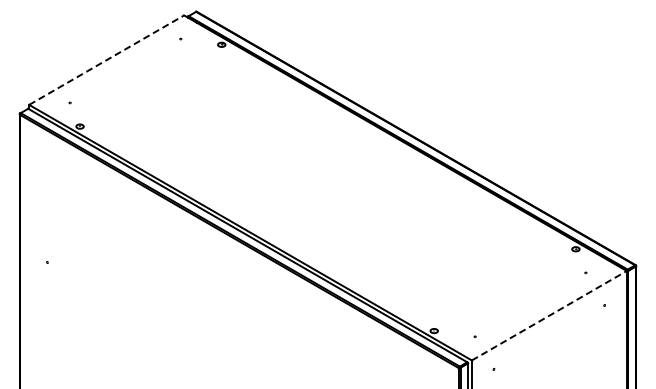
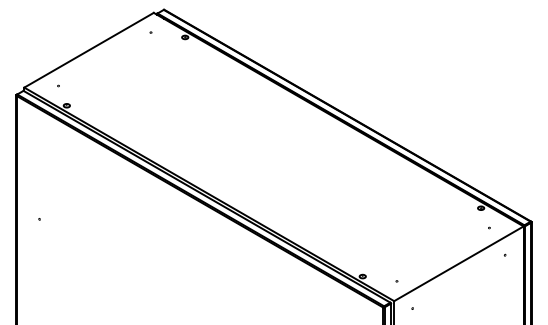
line: (107, 59) -> (89, 49), dashed -> solid
line: (549, 315) -> (459, 263), dashed -> solid

